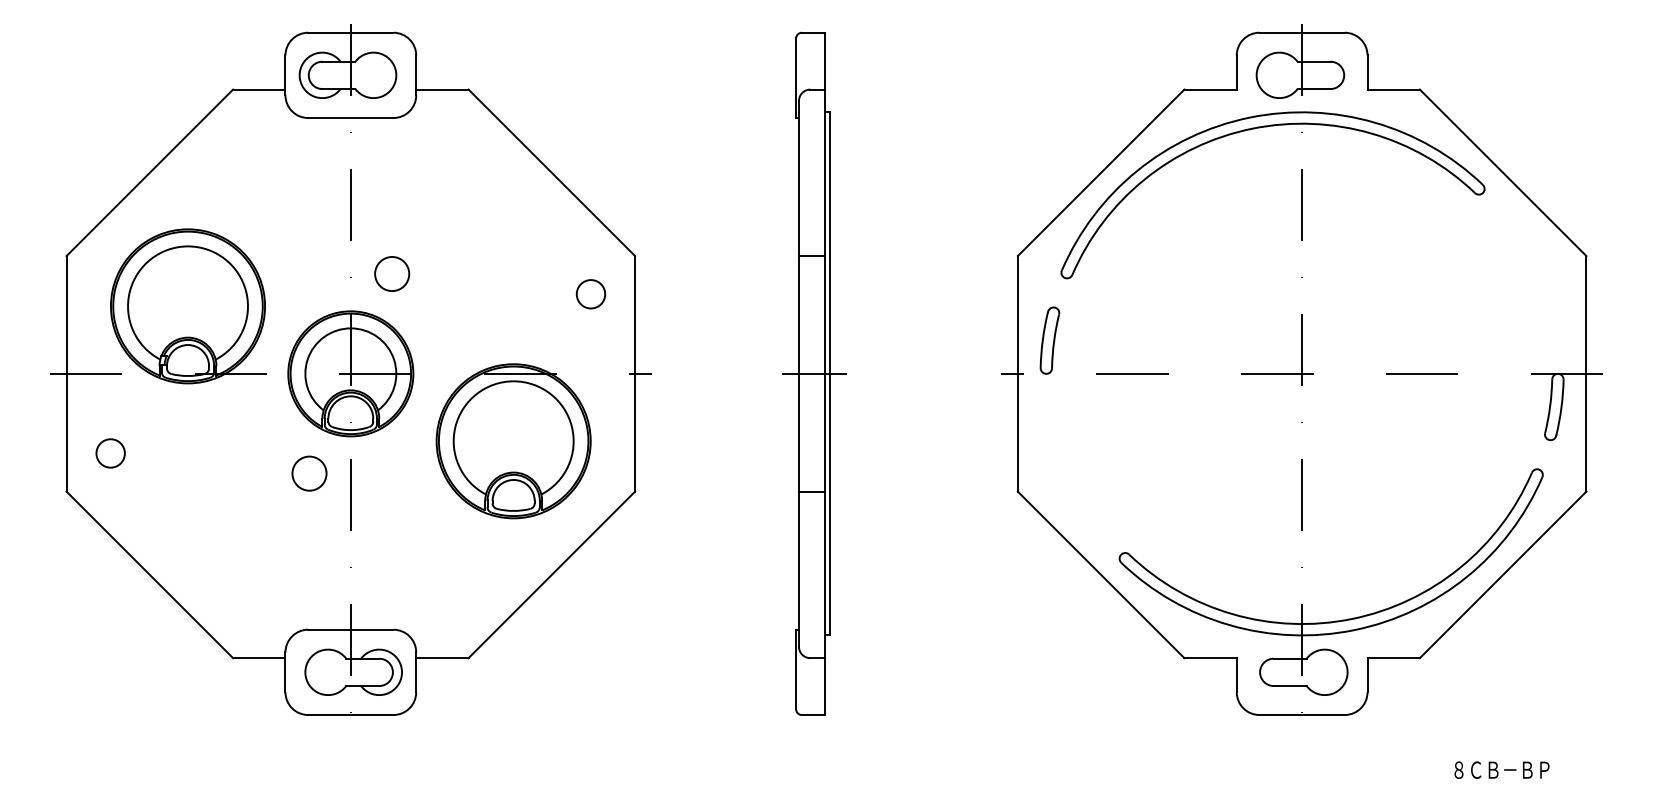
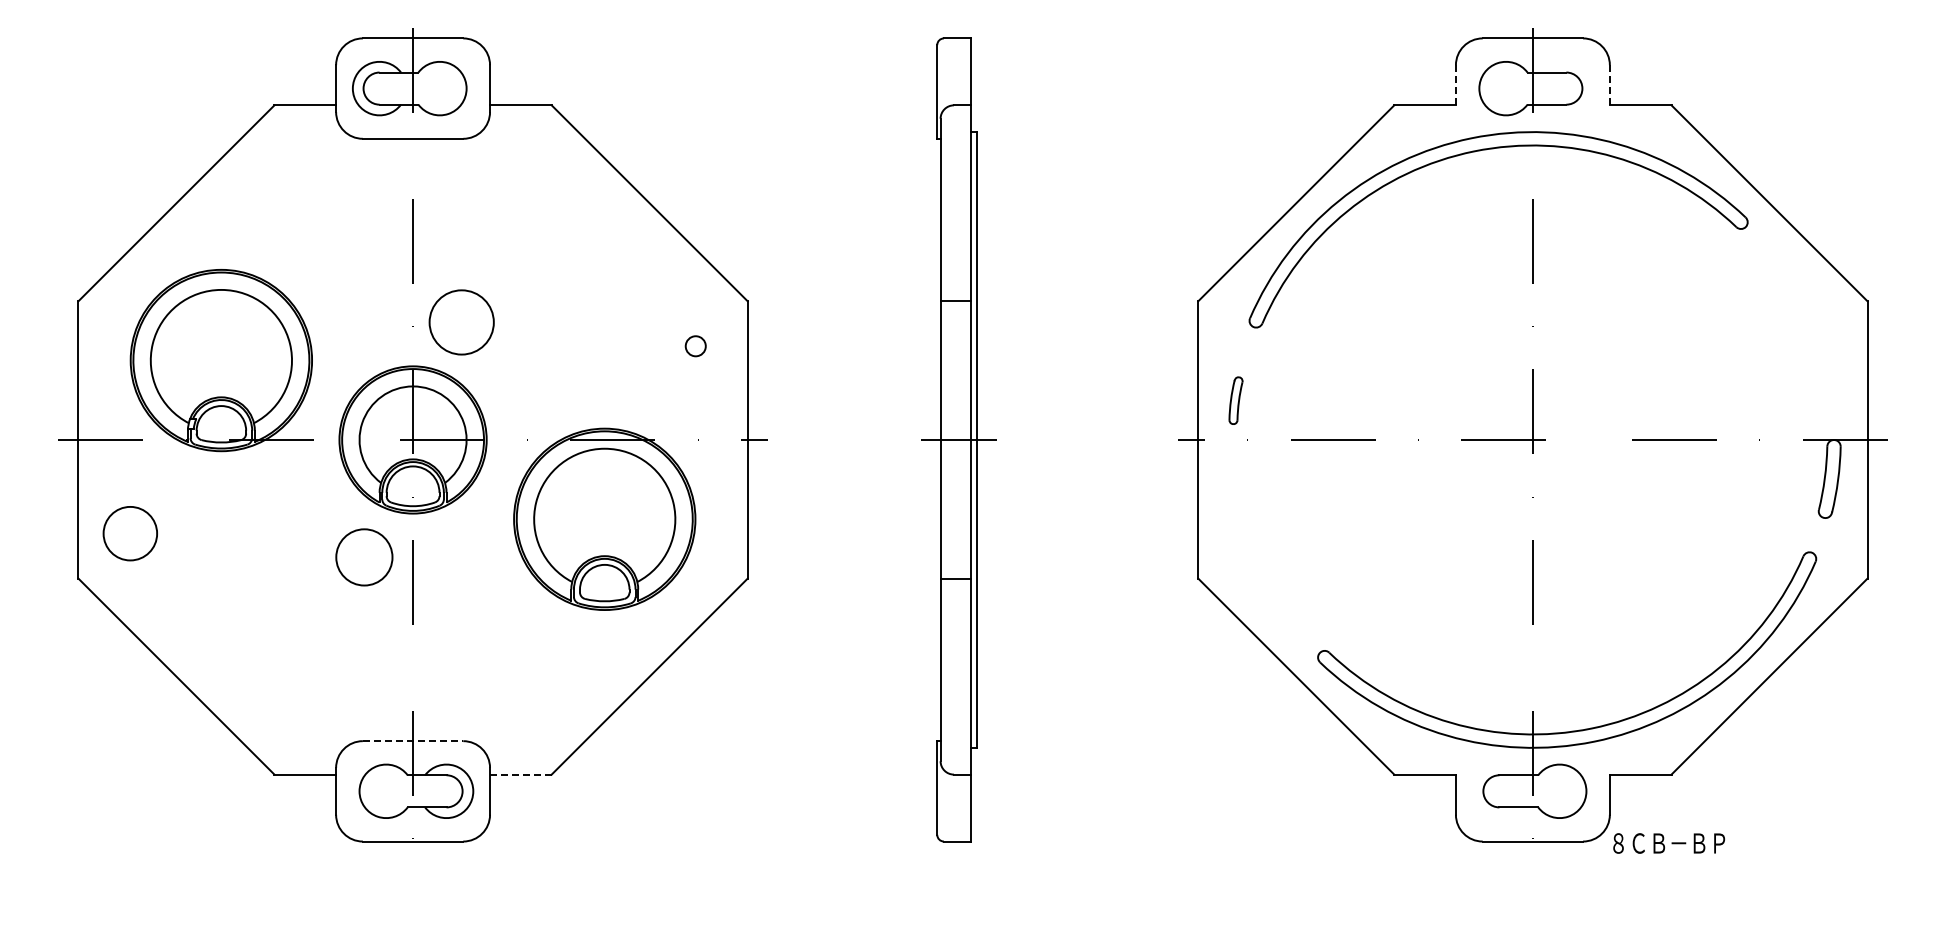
line: (1236, 72) -> (1455, 85), solid -> dashed
line: (1367, 72) -> (1609, 85), solid -> dashed
circle: (391, 274) -> (461, 322), size x1.6
circle: (590, 294) -> (695, 346), size x0.6
part: (1049, 340) -> (1235, 400), size x0.6
circle: (110, 453) -> (130, 533), size x1.6
circle: (309, 473) -> (364, 557), size x1.4
line: (351, 630) -> (413, 741), solid -> dashed
line: (442, 658) -> (520, 774), solid -> dashed
text: (1502, 770) -> (1669, 843), moved

